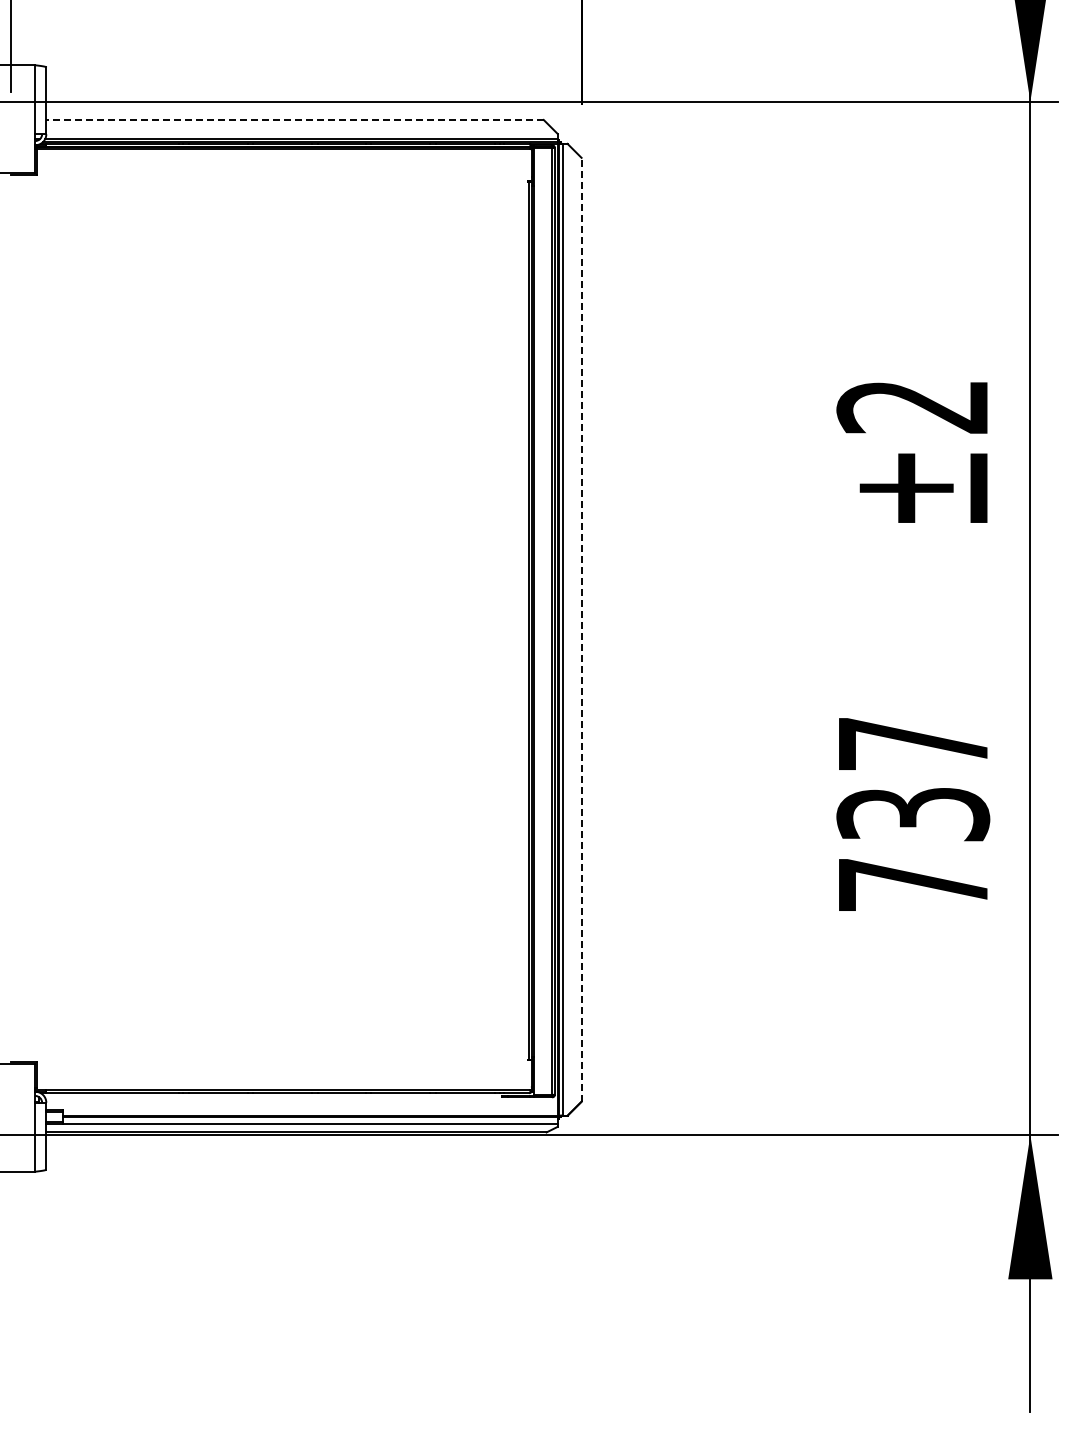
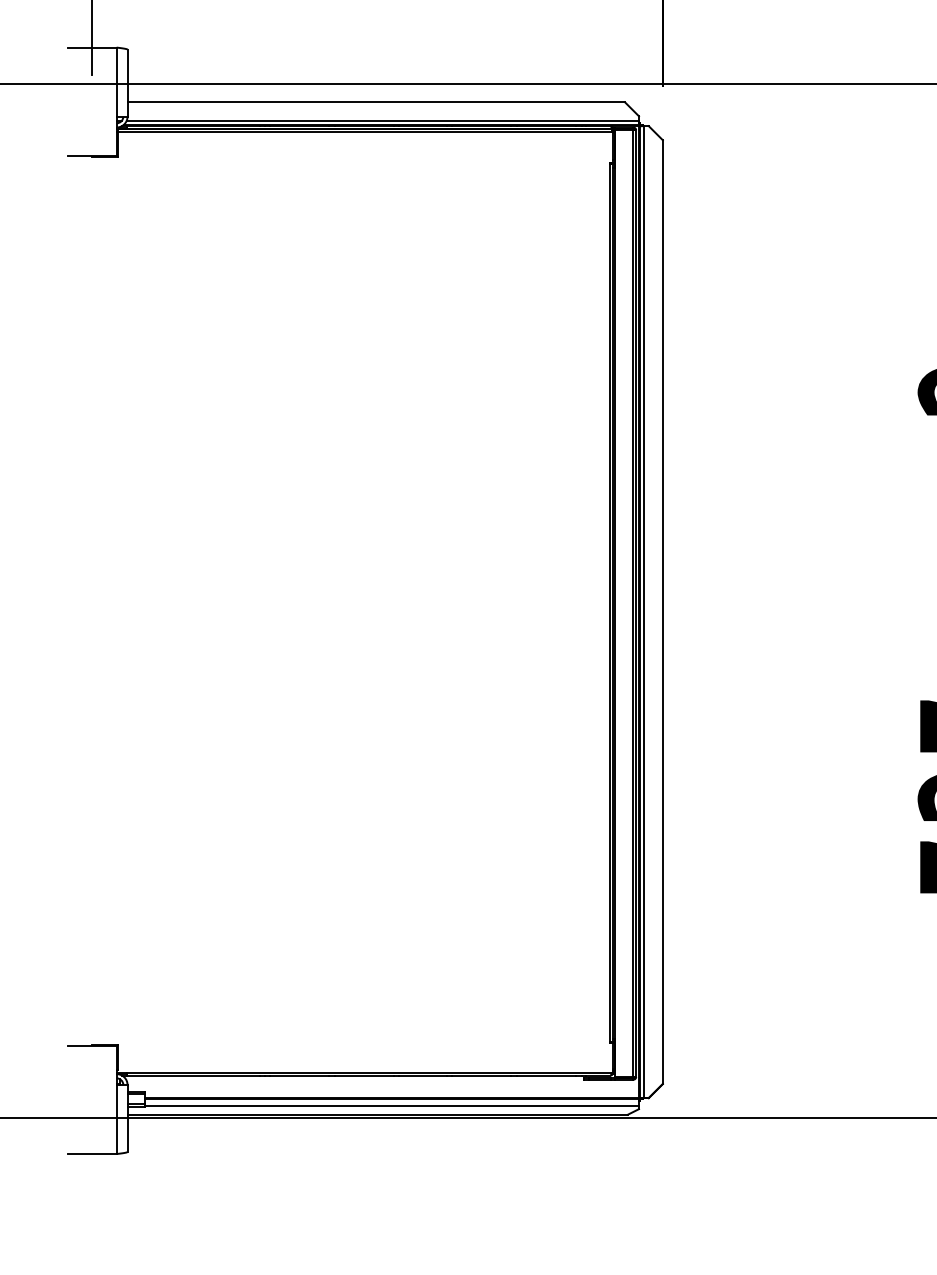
line: (295, 119) -> (376, 101), dashed -> solid
line: (581, 629) -> (662, 611), dashed -> solid

